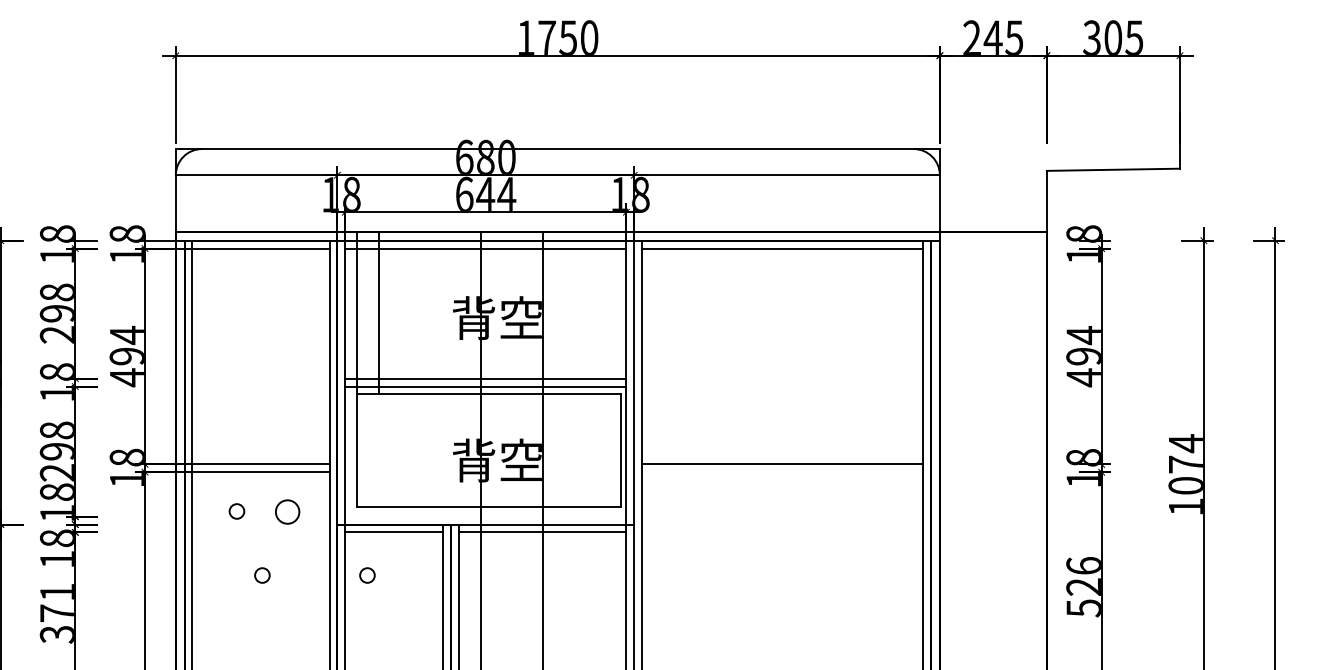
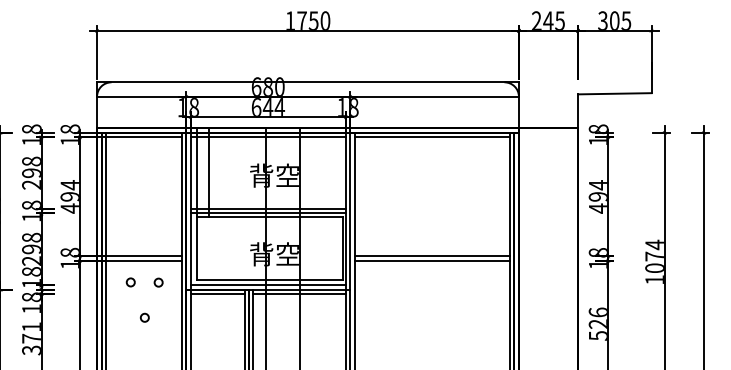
line: (781, 471) -> (431, 260), added
circle: (287, 511) -> (158, 282), size x0.62
line: (484, 517) -> (267, 285), added
circle: (366, 574) -> (202, 317), removed

